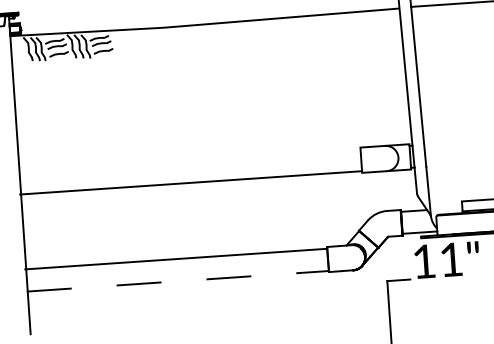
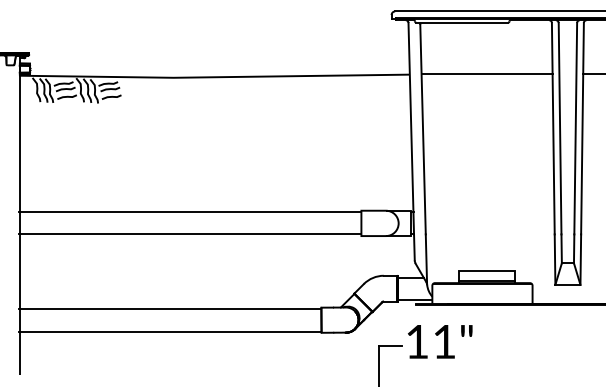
line: (189, 161) -> (189, 212), added
text: (447, 259) -> (440, 341), moved
line: (178, 281) -> (170, 331), dashed -> solid

